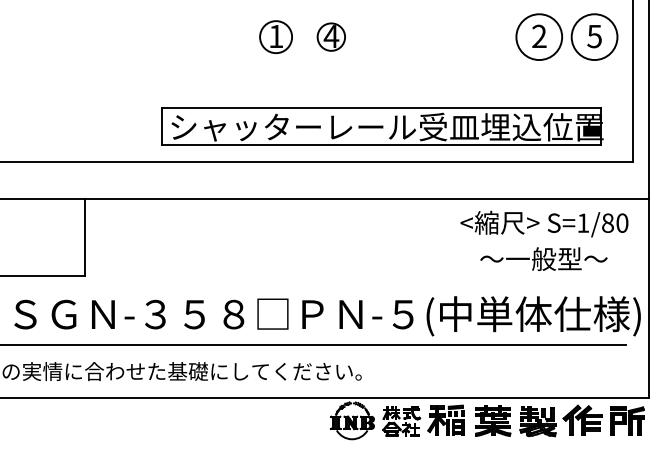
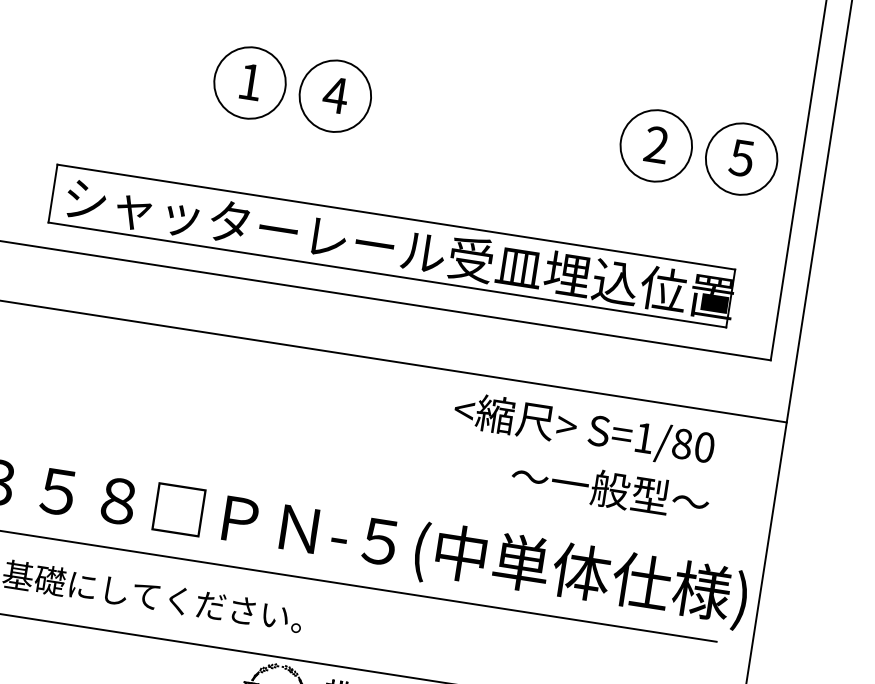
circle: (275, 37) -> (249, 83), size x1.43
circle: (331, 37) -> (335, 96), size x1.67
text: (544, 223) -> (584, 429), moved

